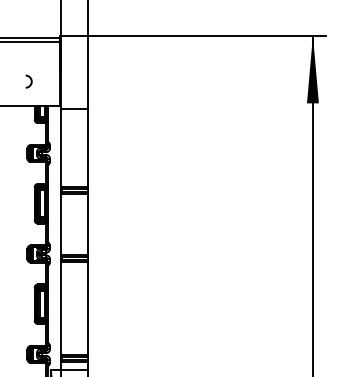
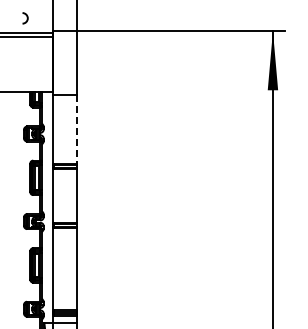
arc: (30, 81) -> (26, 18), moved
line: (87, 148) -> (76, 129), solid -> dashed

